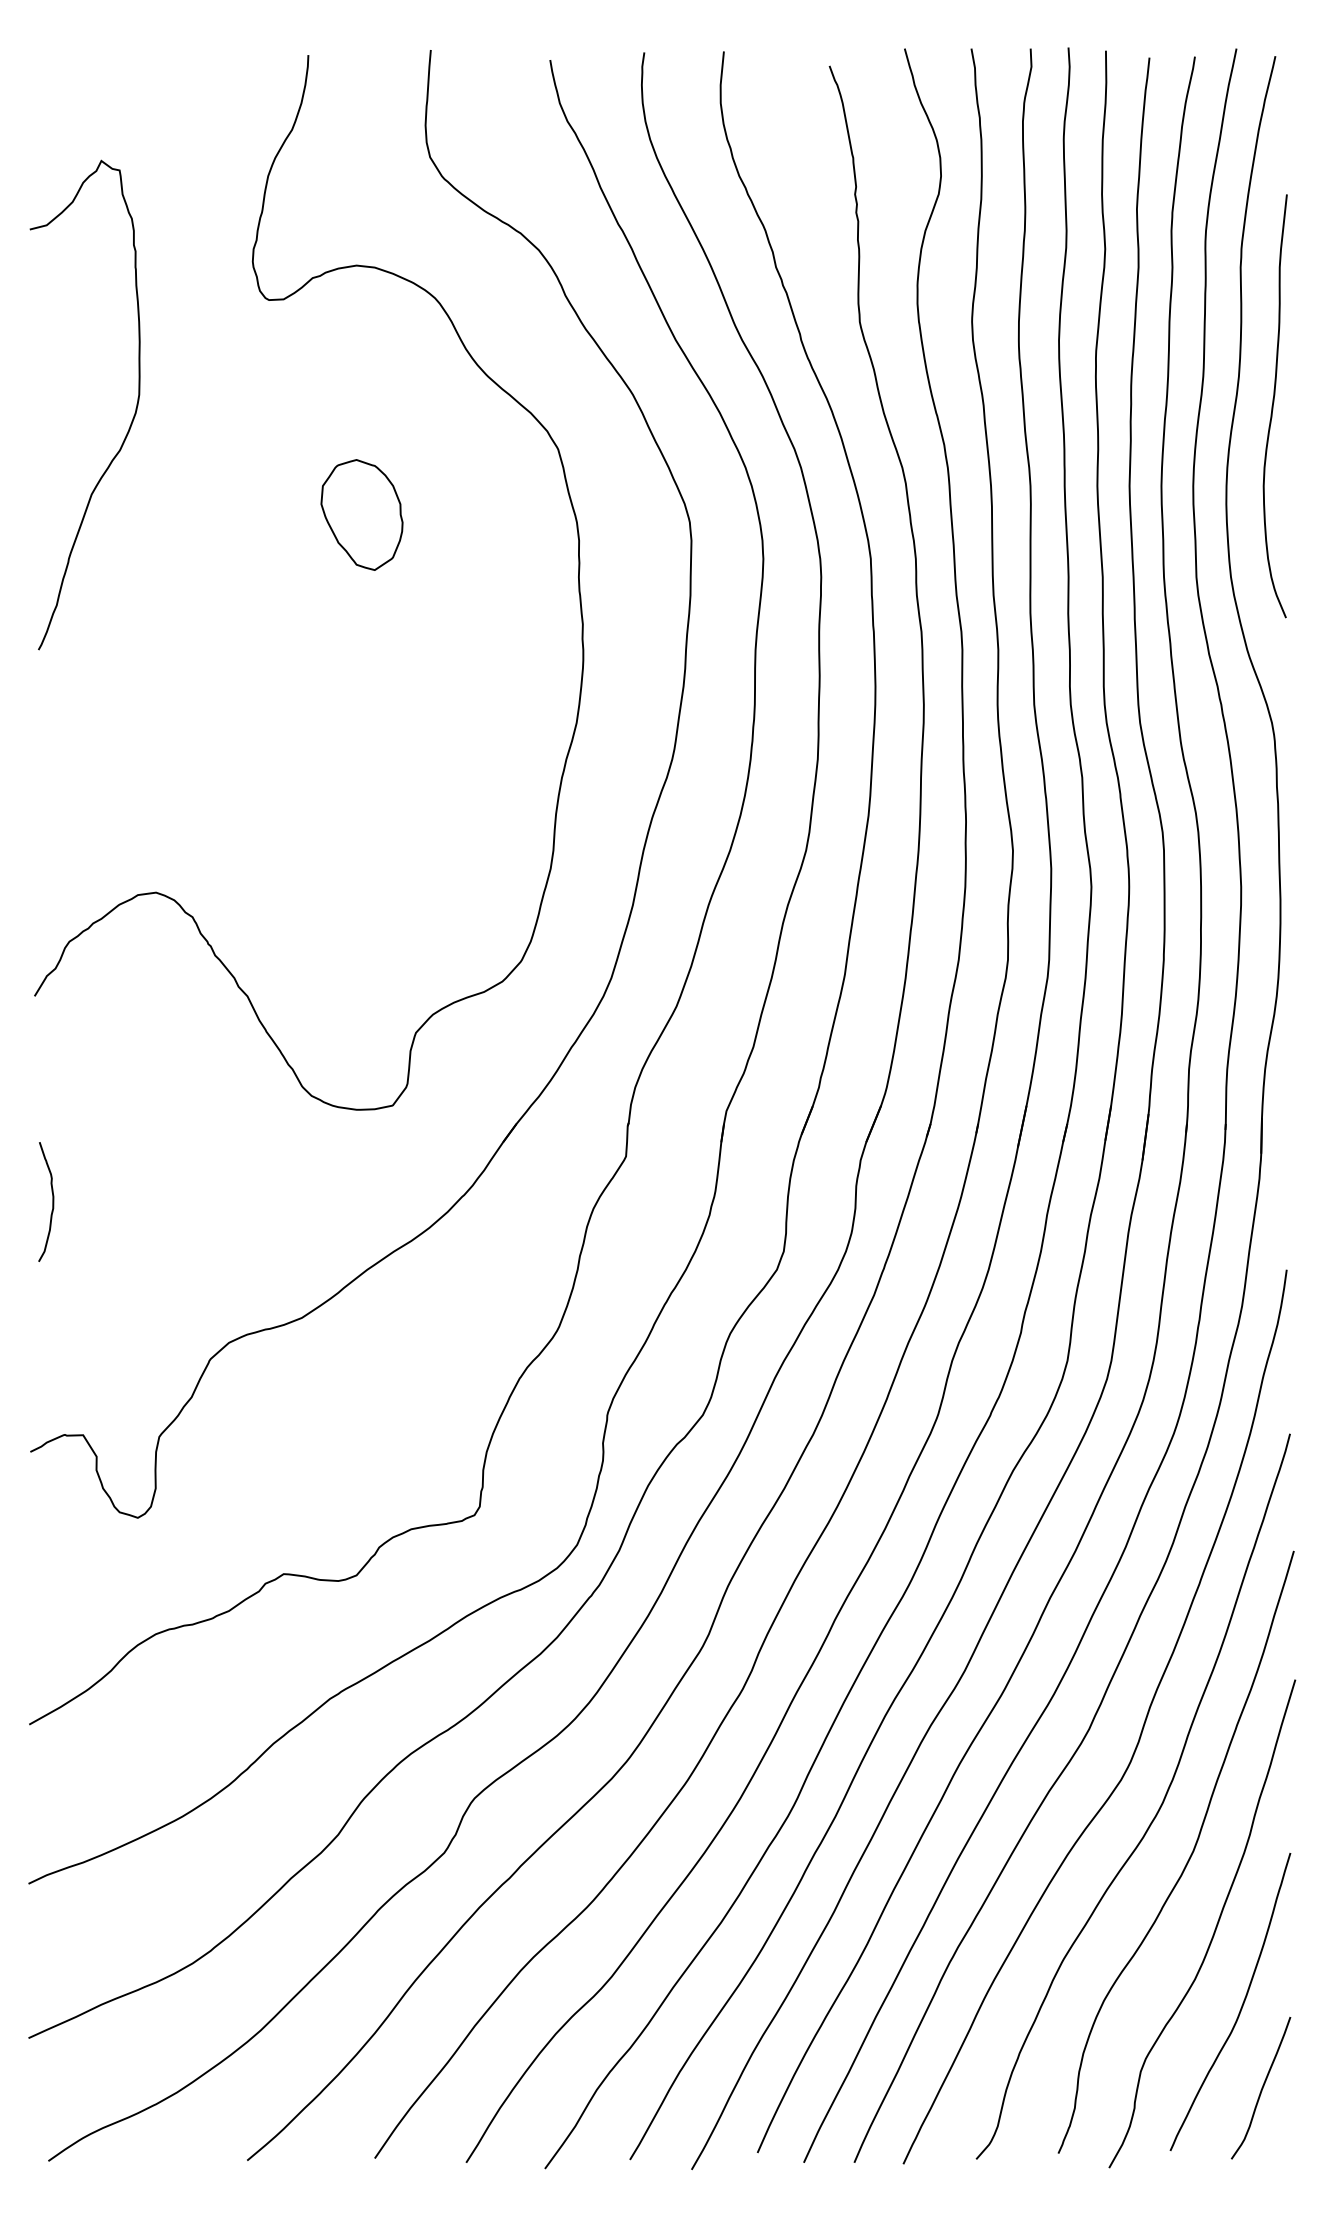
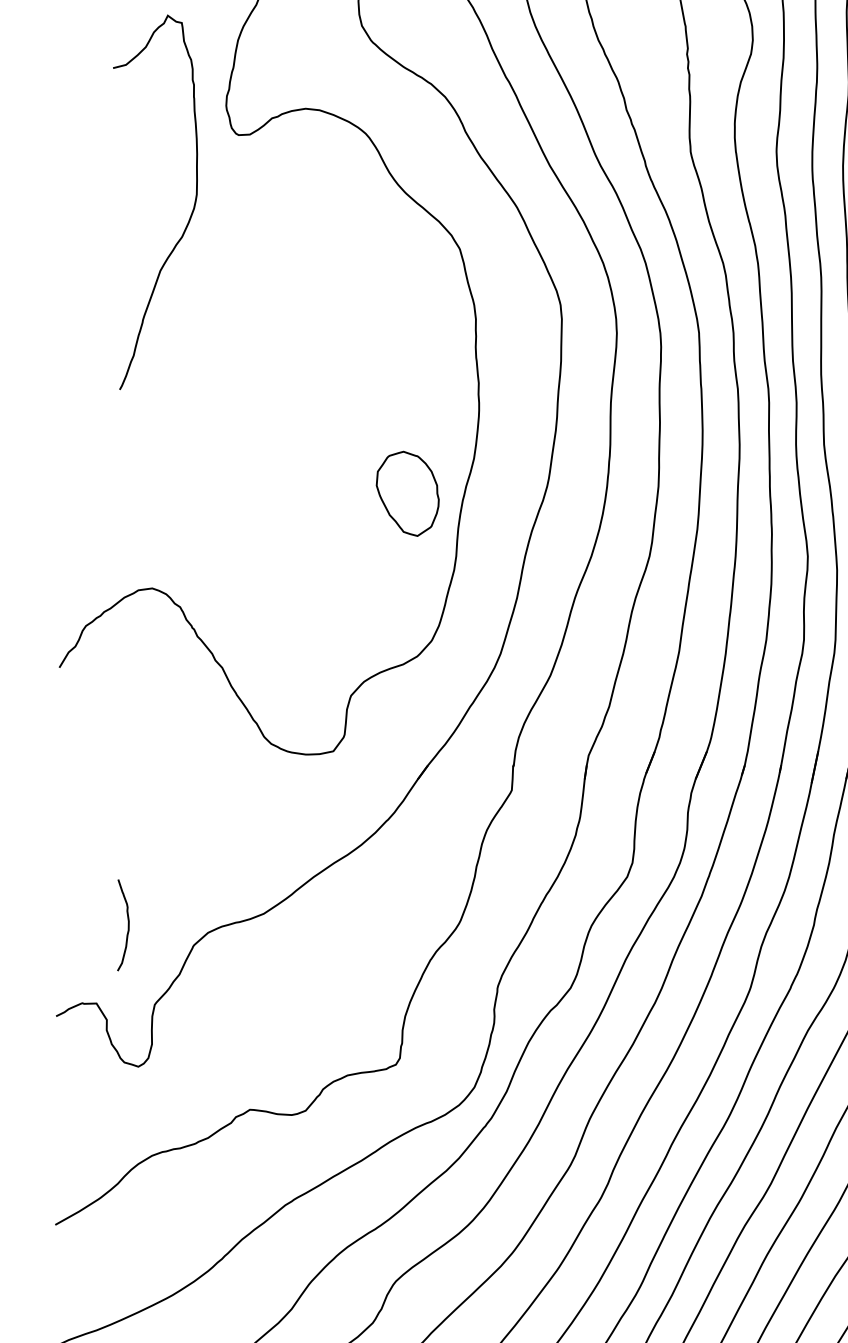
curve: (131, 420) -> (190, 214), moved
part: (361, 514) -> (407, 493), moved
curve: (52, 1201) -> (128, 924), moved

